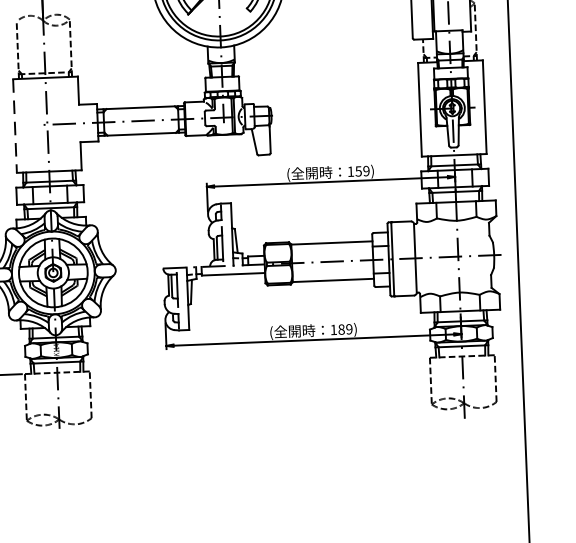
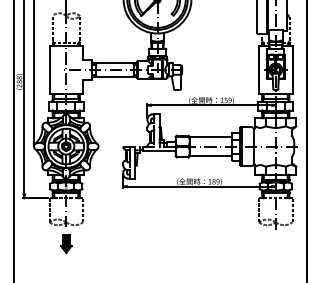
line: (14, 127) -> (49, 70), dashed -> solid
part: (61, 460) -> (66, 243), added

